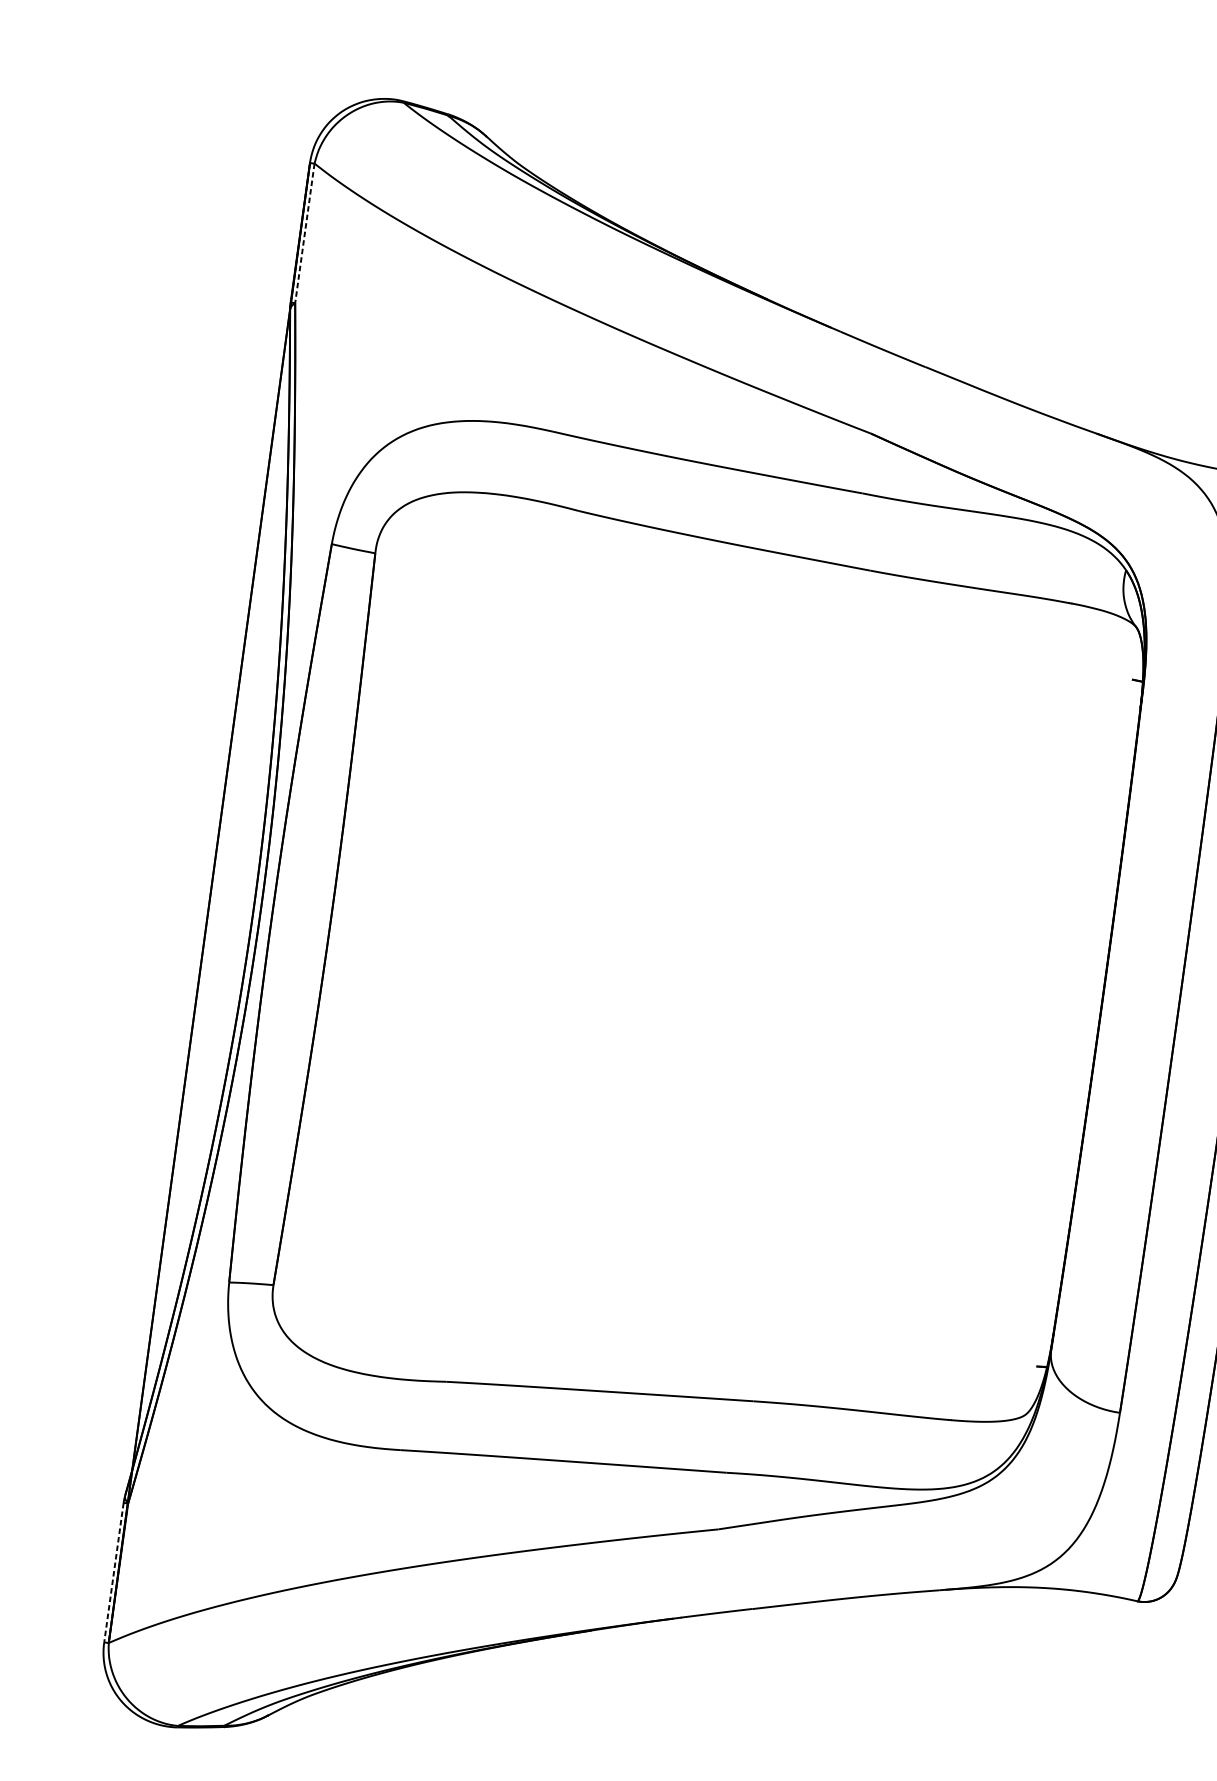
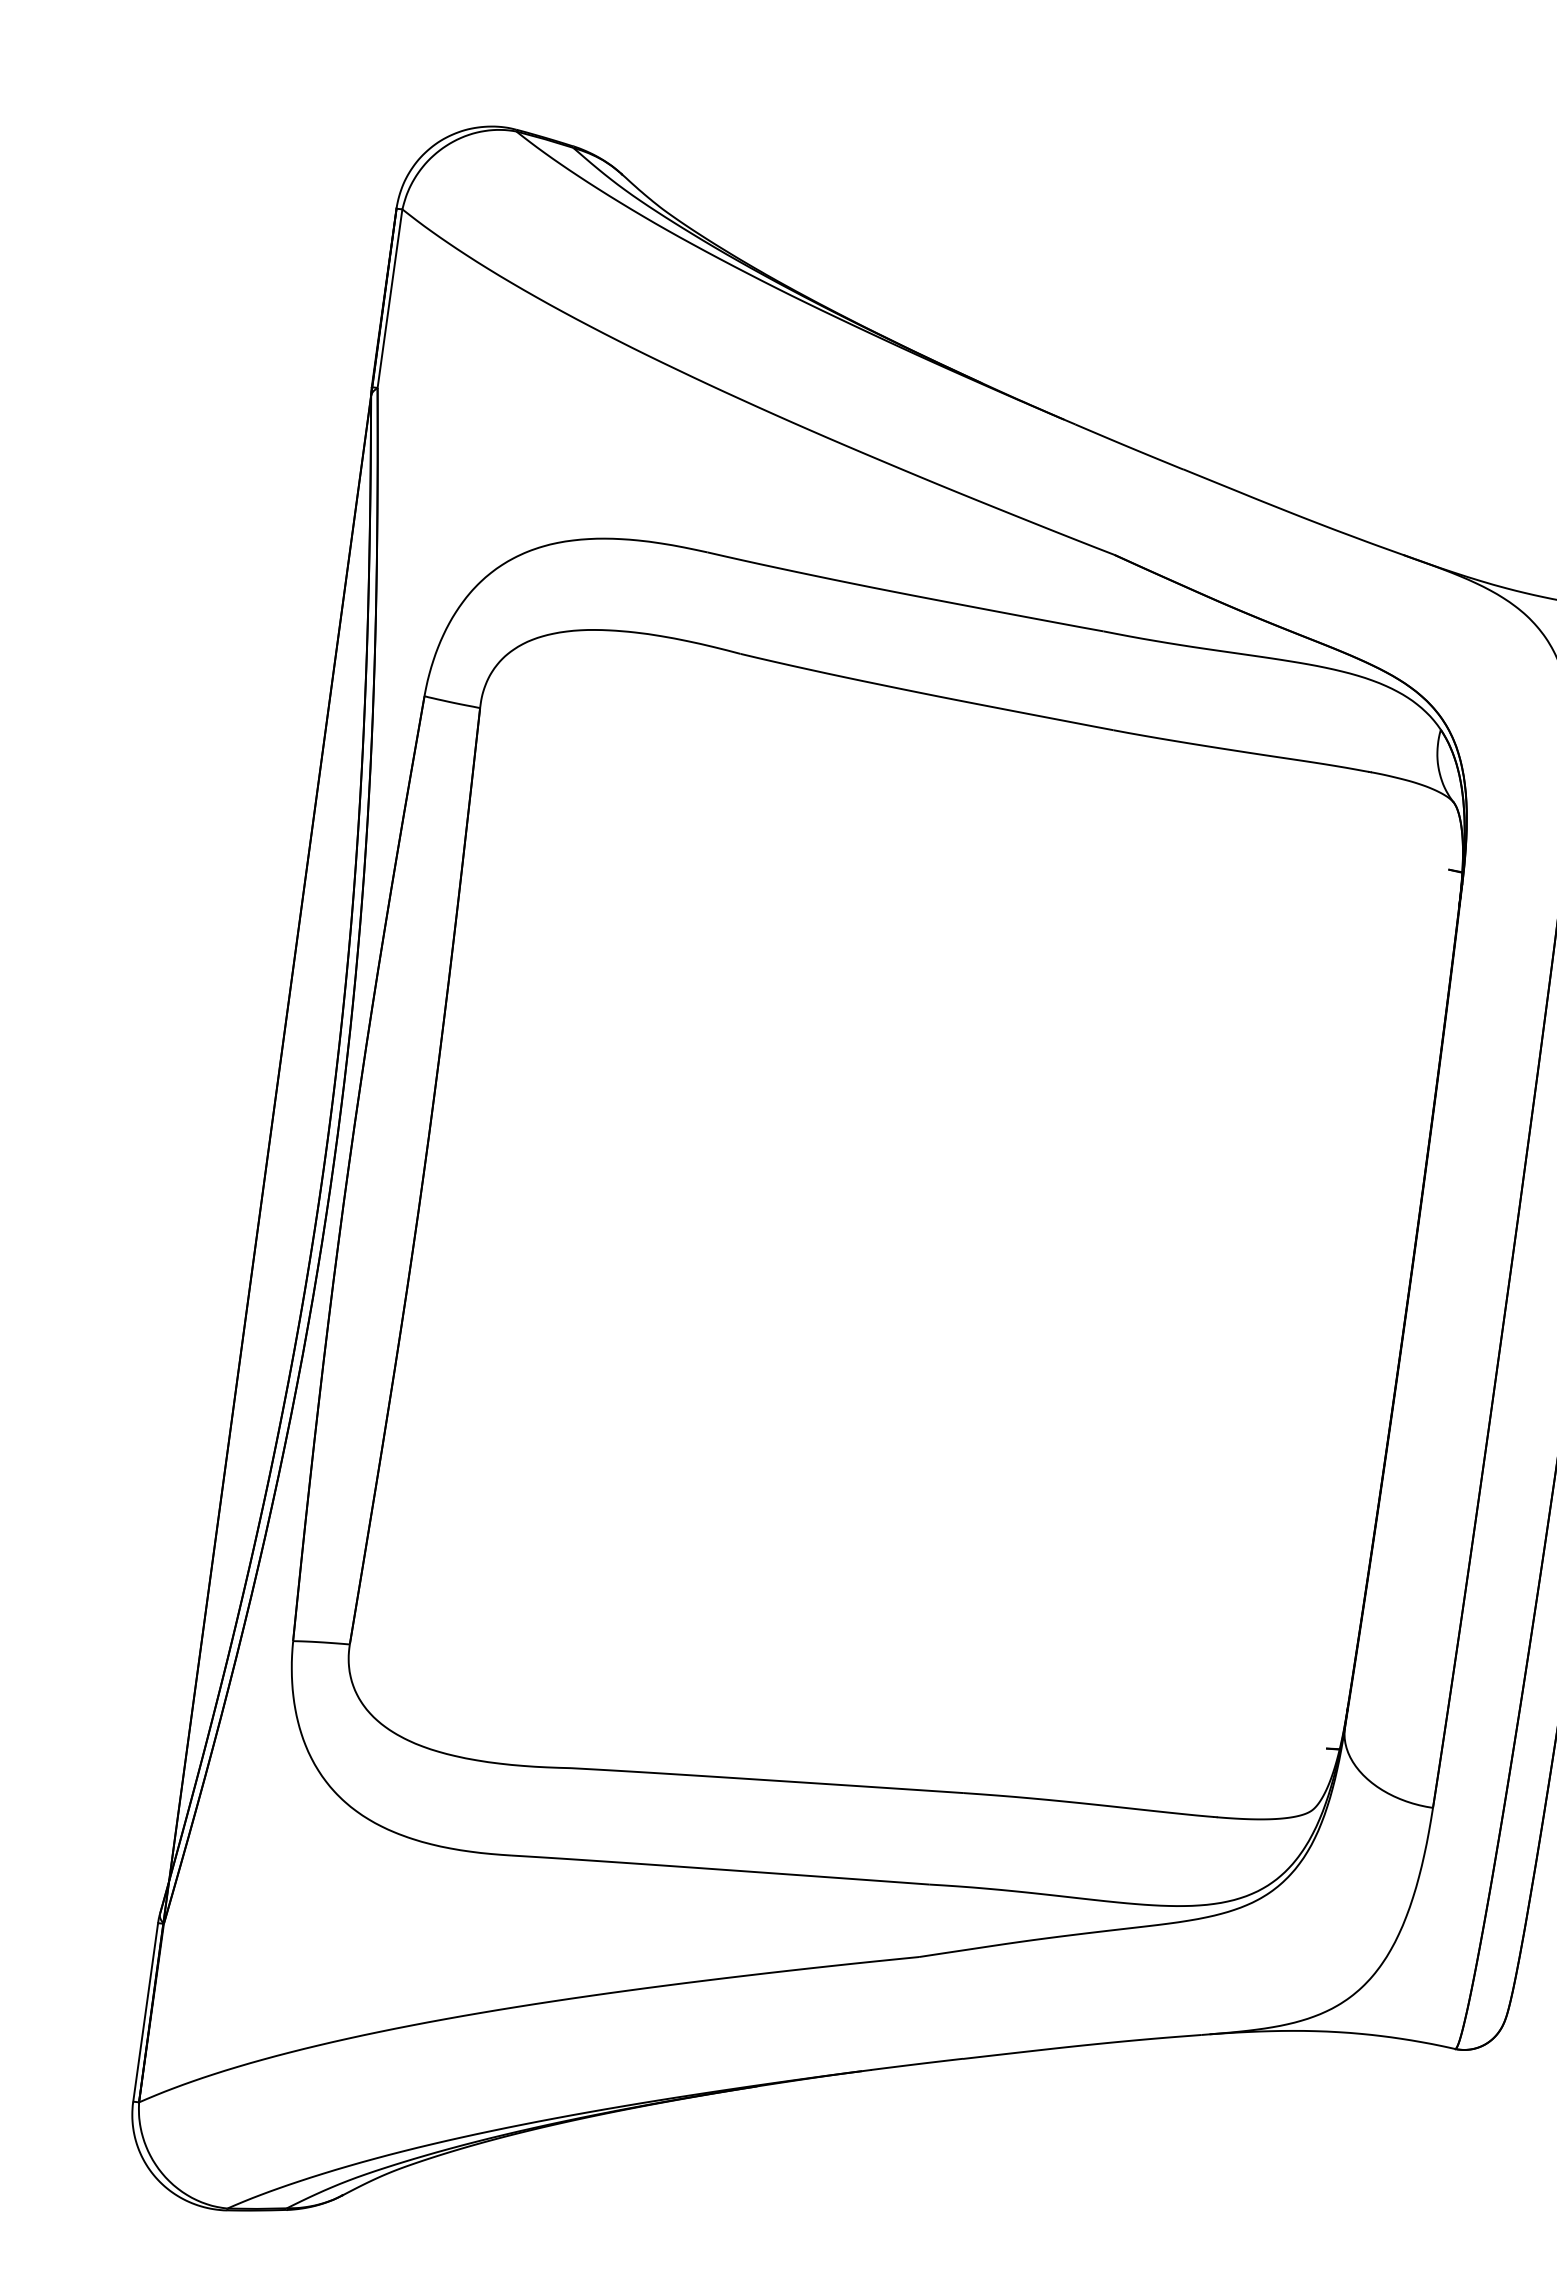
line: (304, 234) -> (389, 299), dashed -> solid
line: (113, 1572) -> (145, 2012), dashed -> solid

